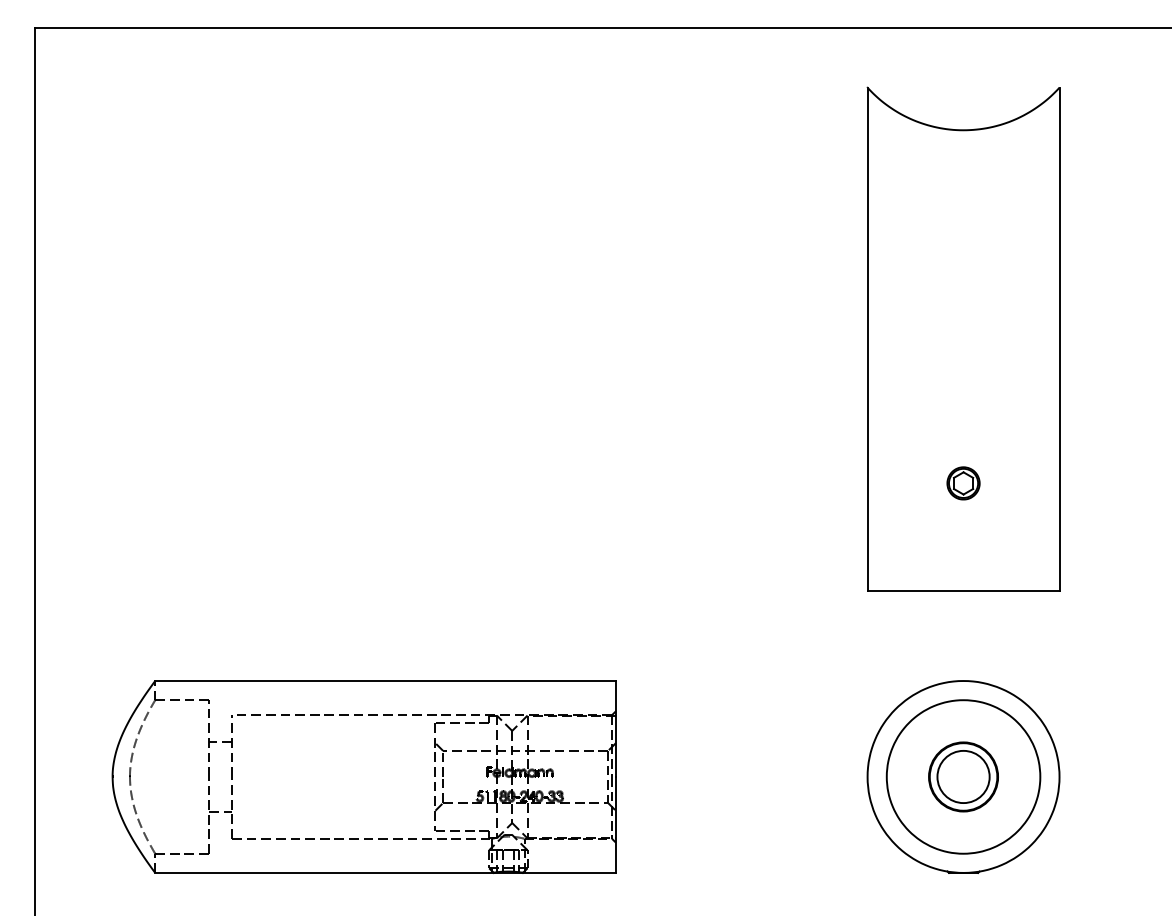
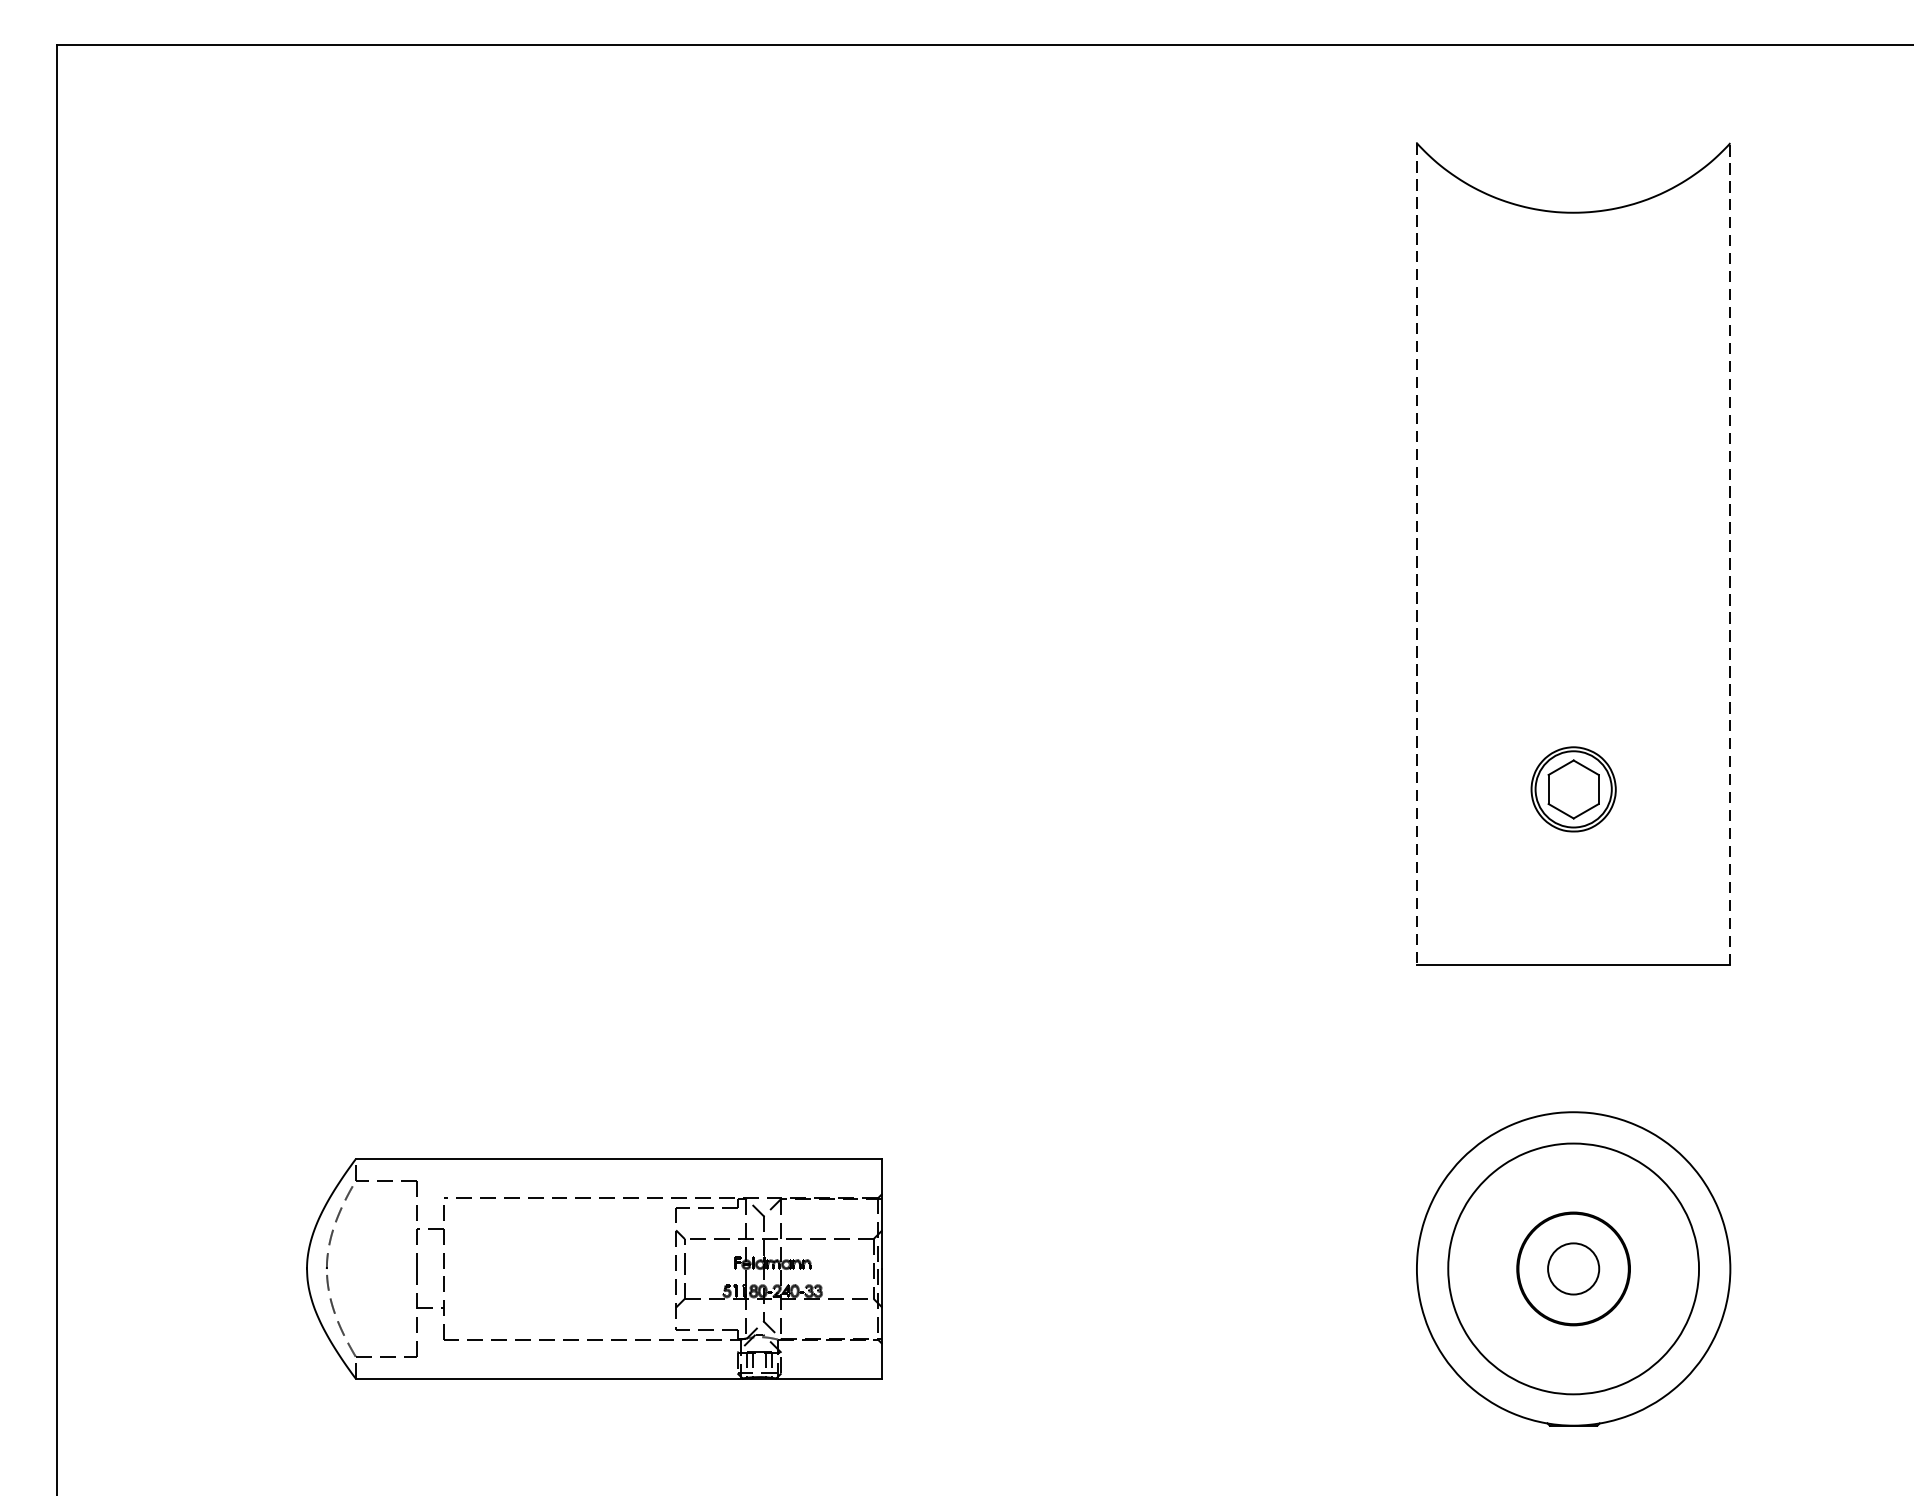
line: (867, 339) -> (1416, 554), solid -> dashed
line: (1059, 339) -> (1730, 554), solid -> dashed
part: (963, 483) -> (1573, 789), size x1.6
part: (363, 776) -> (593, 1268), size x0.7
circle: (963, 776) -> (1573, 1268), size x0.6

